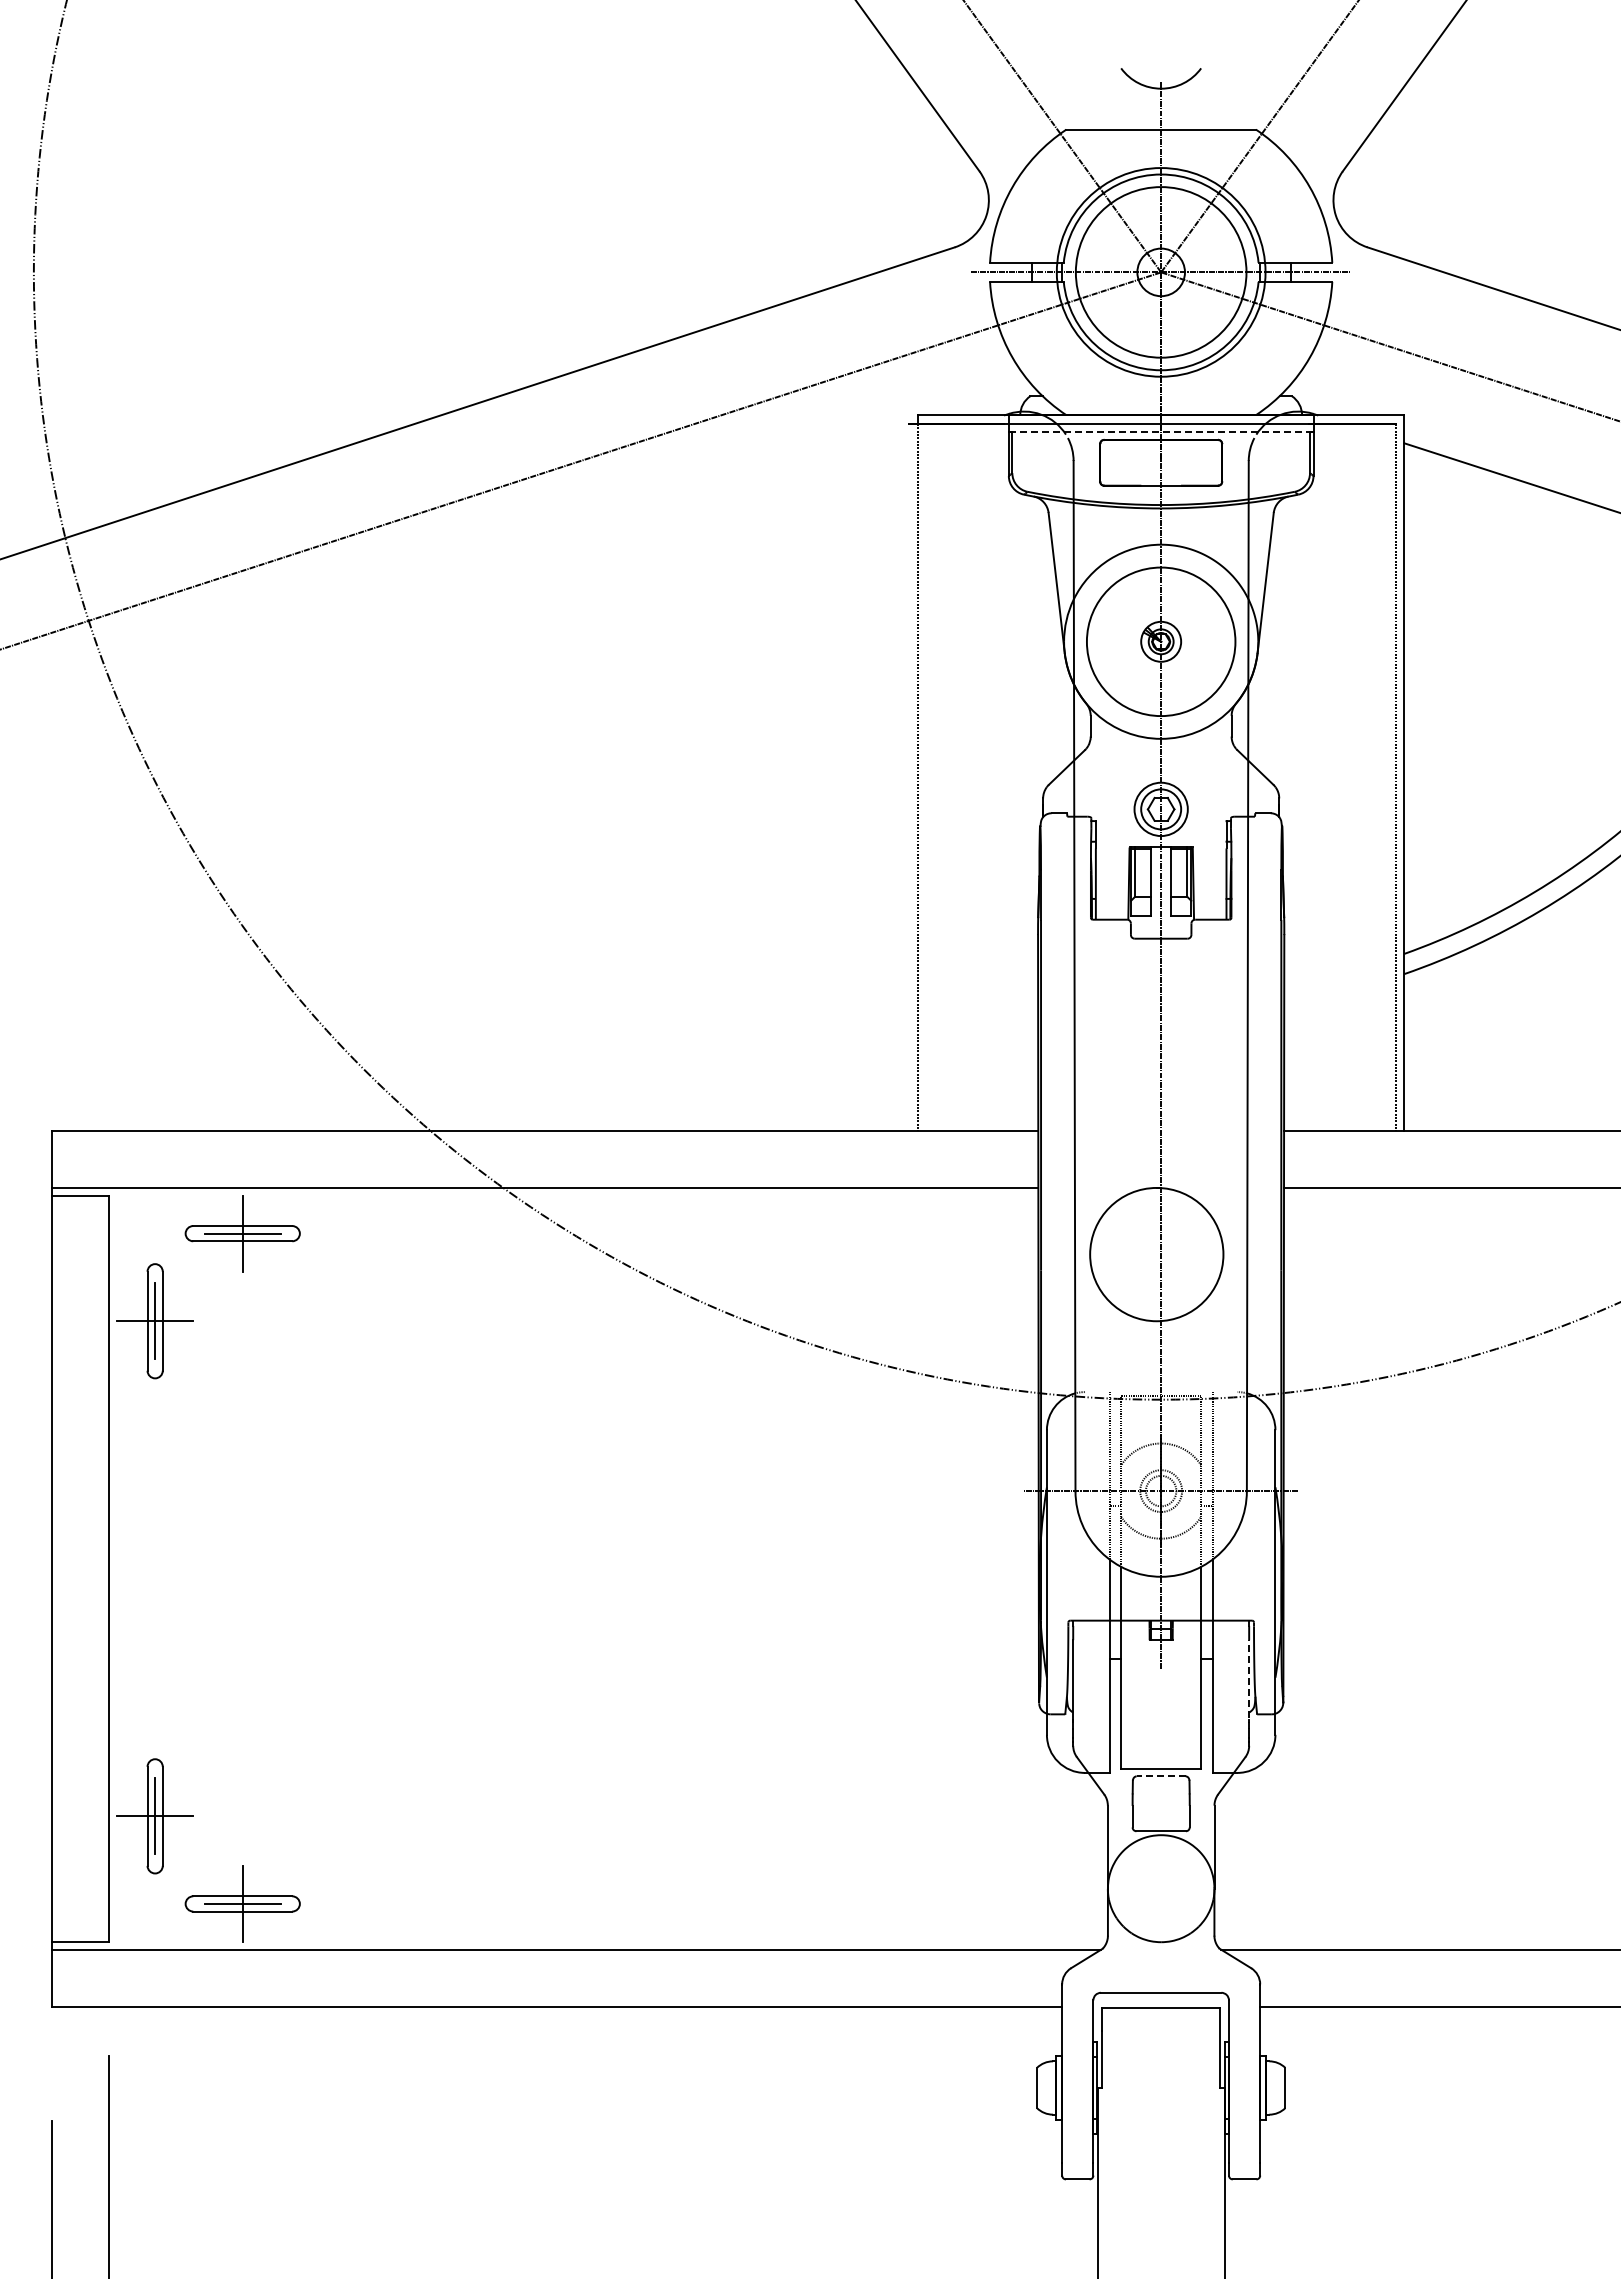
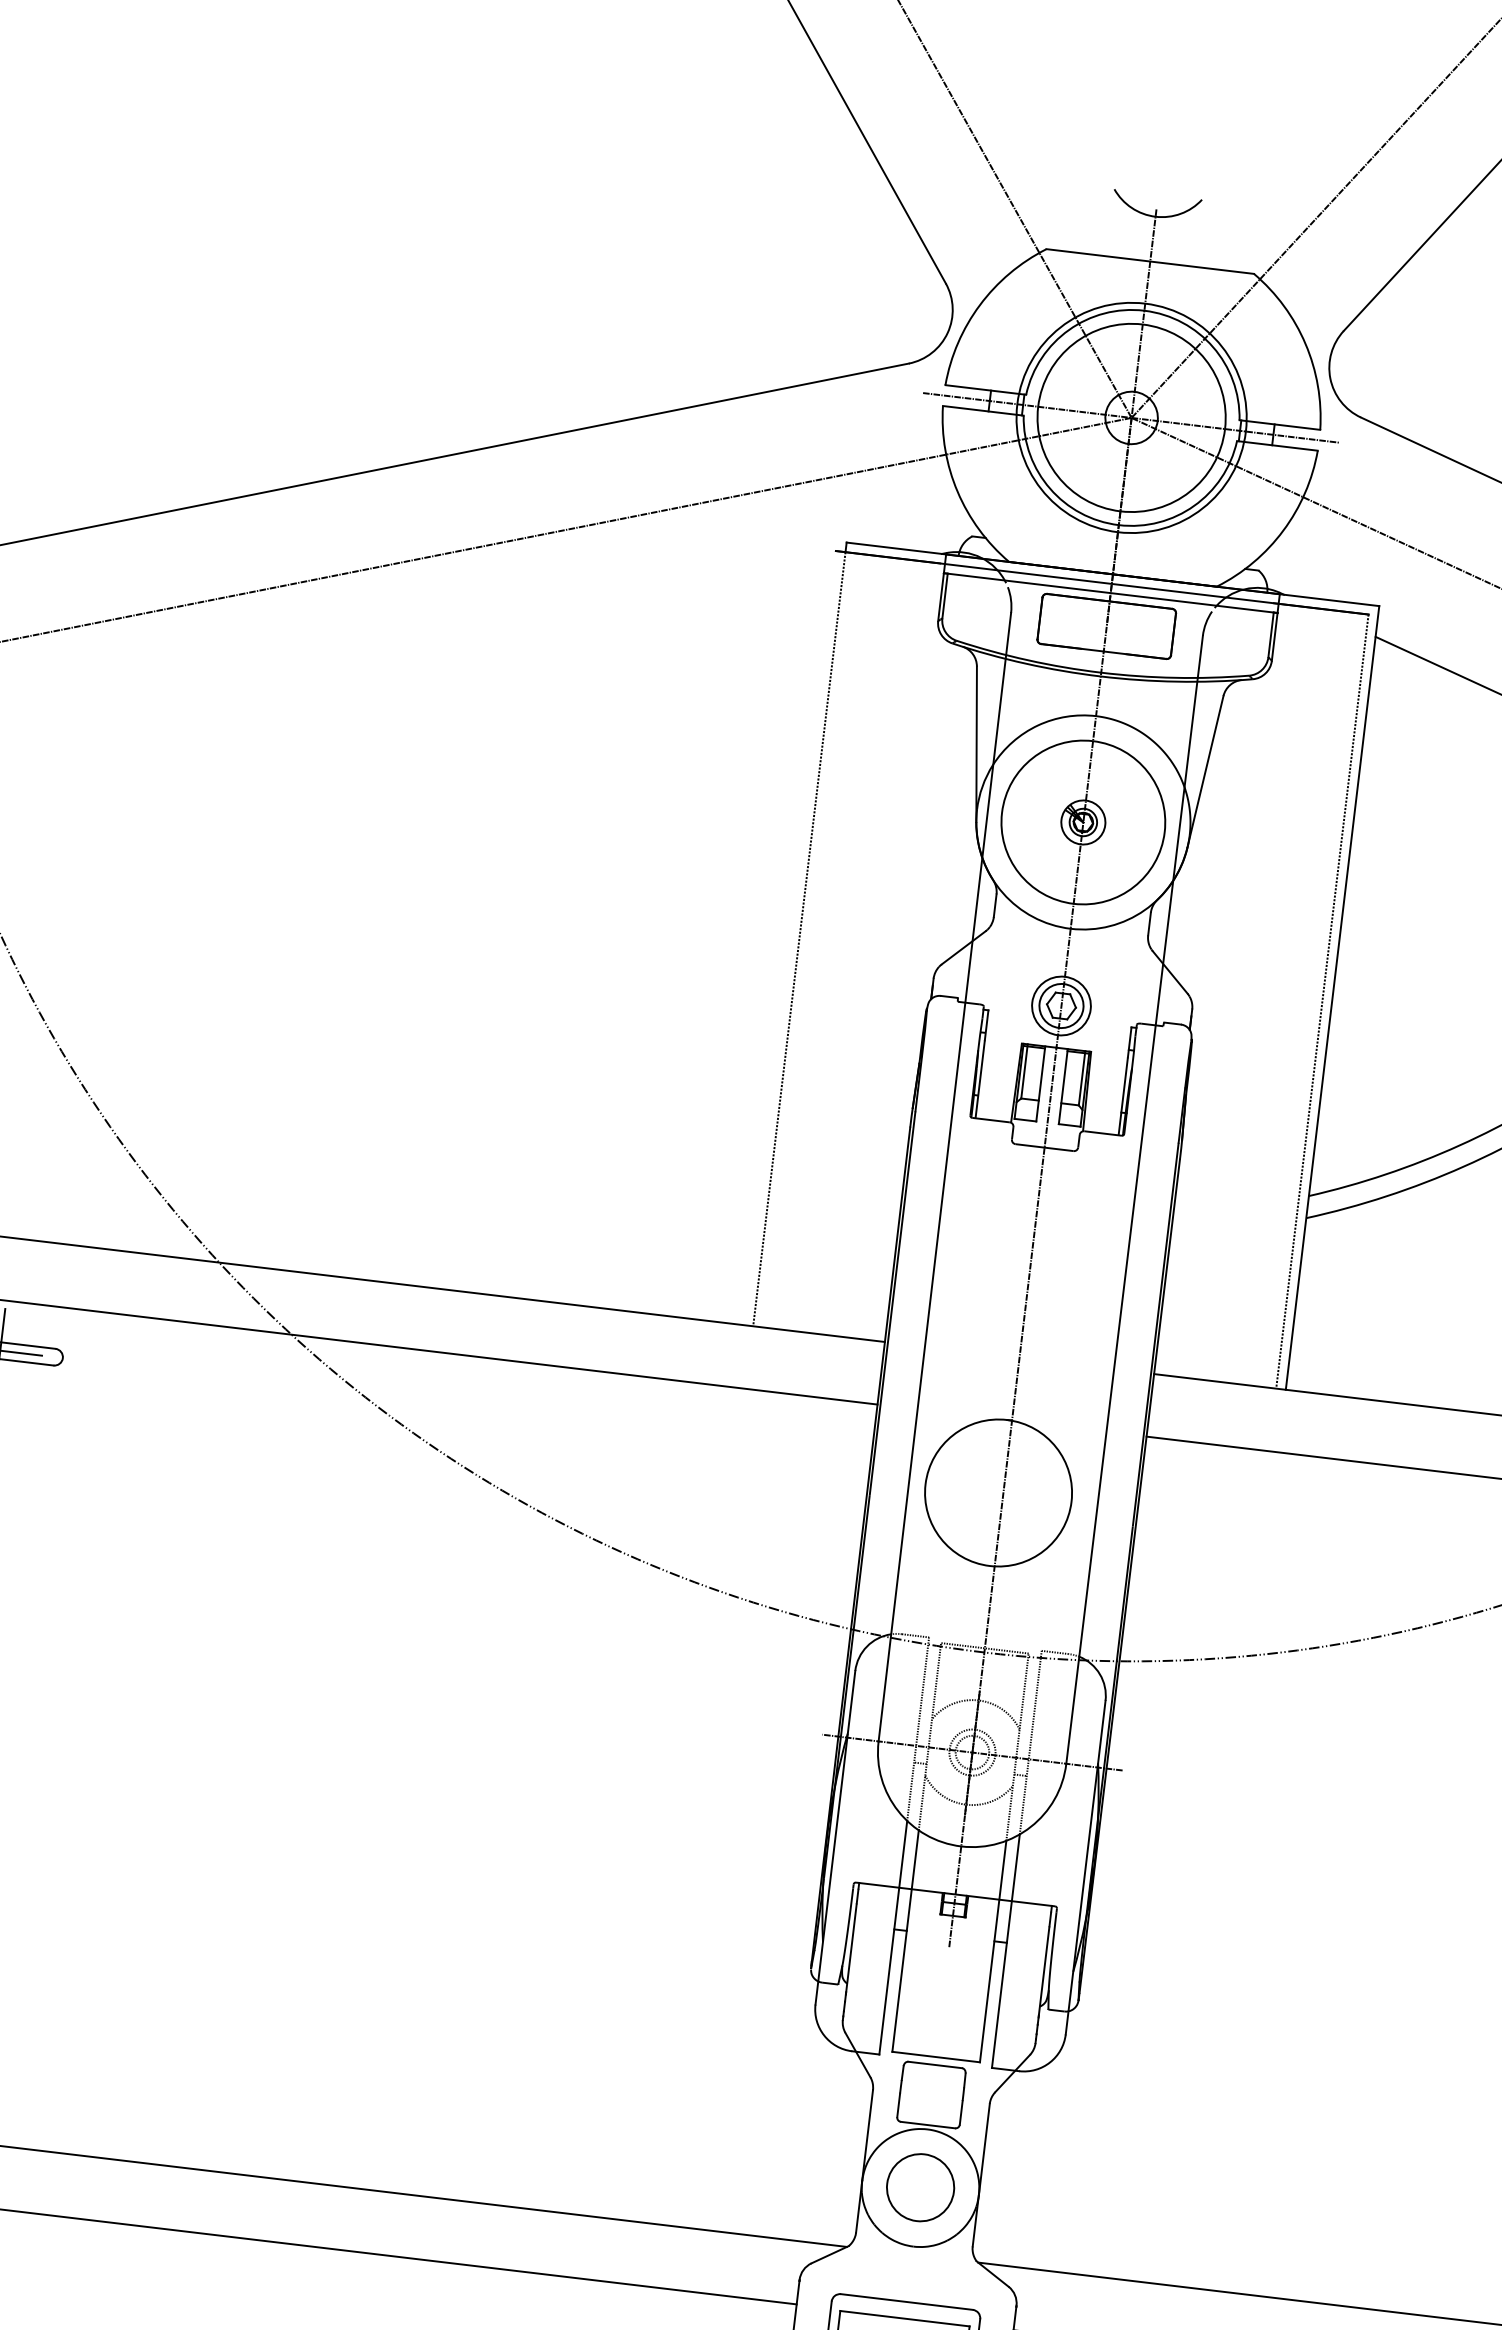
line: (1161, 432) -> (1111, 593), dashed -> solid
line: (1097, 1392) -> (915, 1636), added
line: (1224, 1392) -> (1054, 1652), added
line: (1249, 1684) -> (1043, 1975), dashed -> solid
line: (1160, 1776) -> (934, 2065), dashed -> solid
circle: (1160, 1888) -> (919, 2187), added

